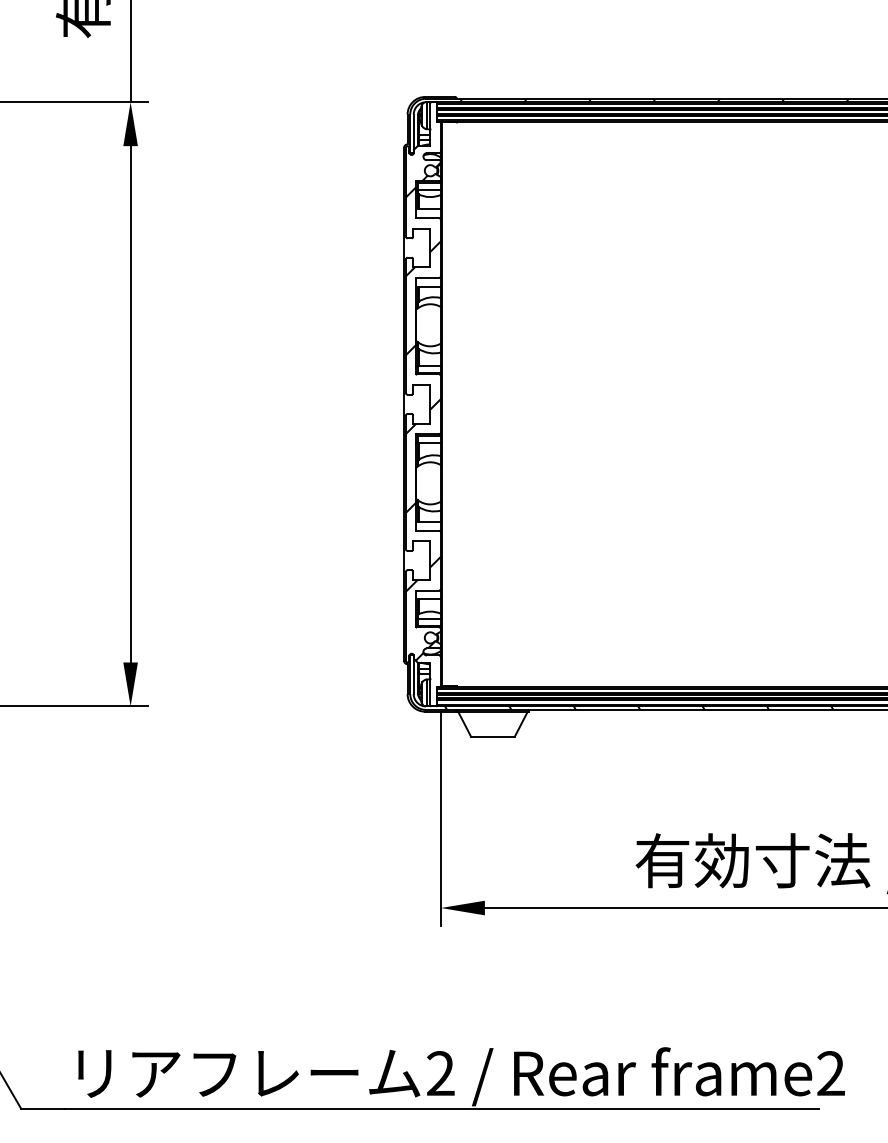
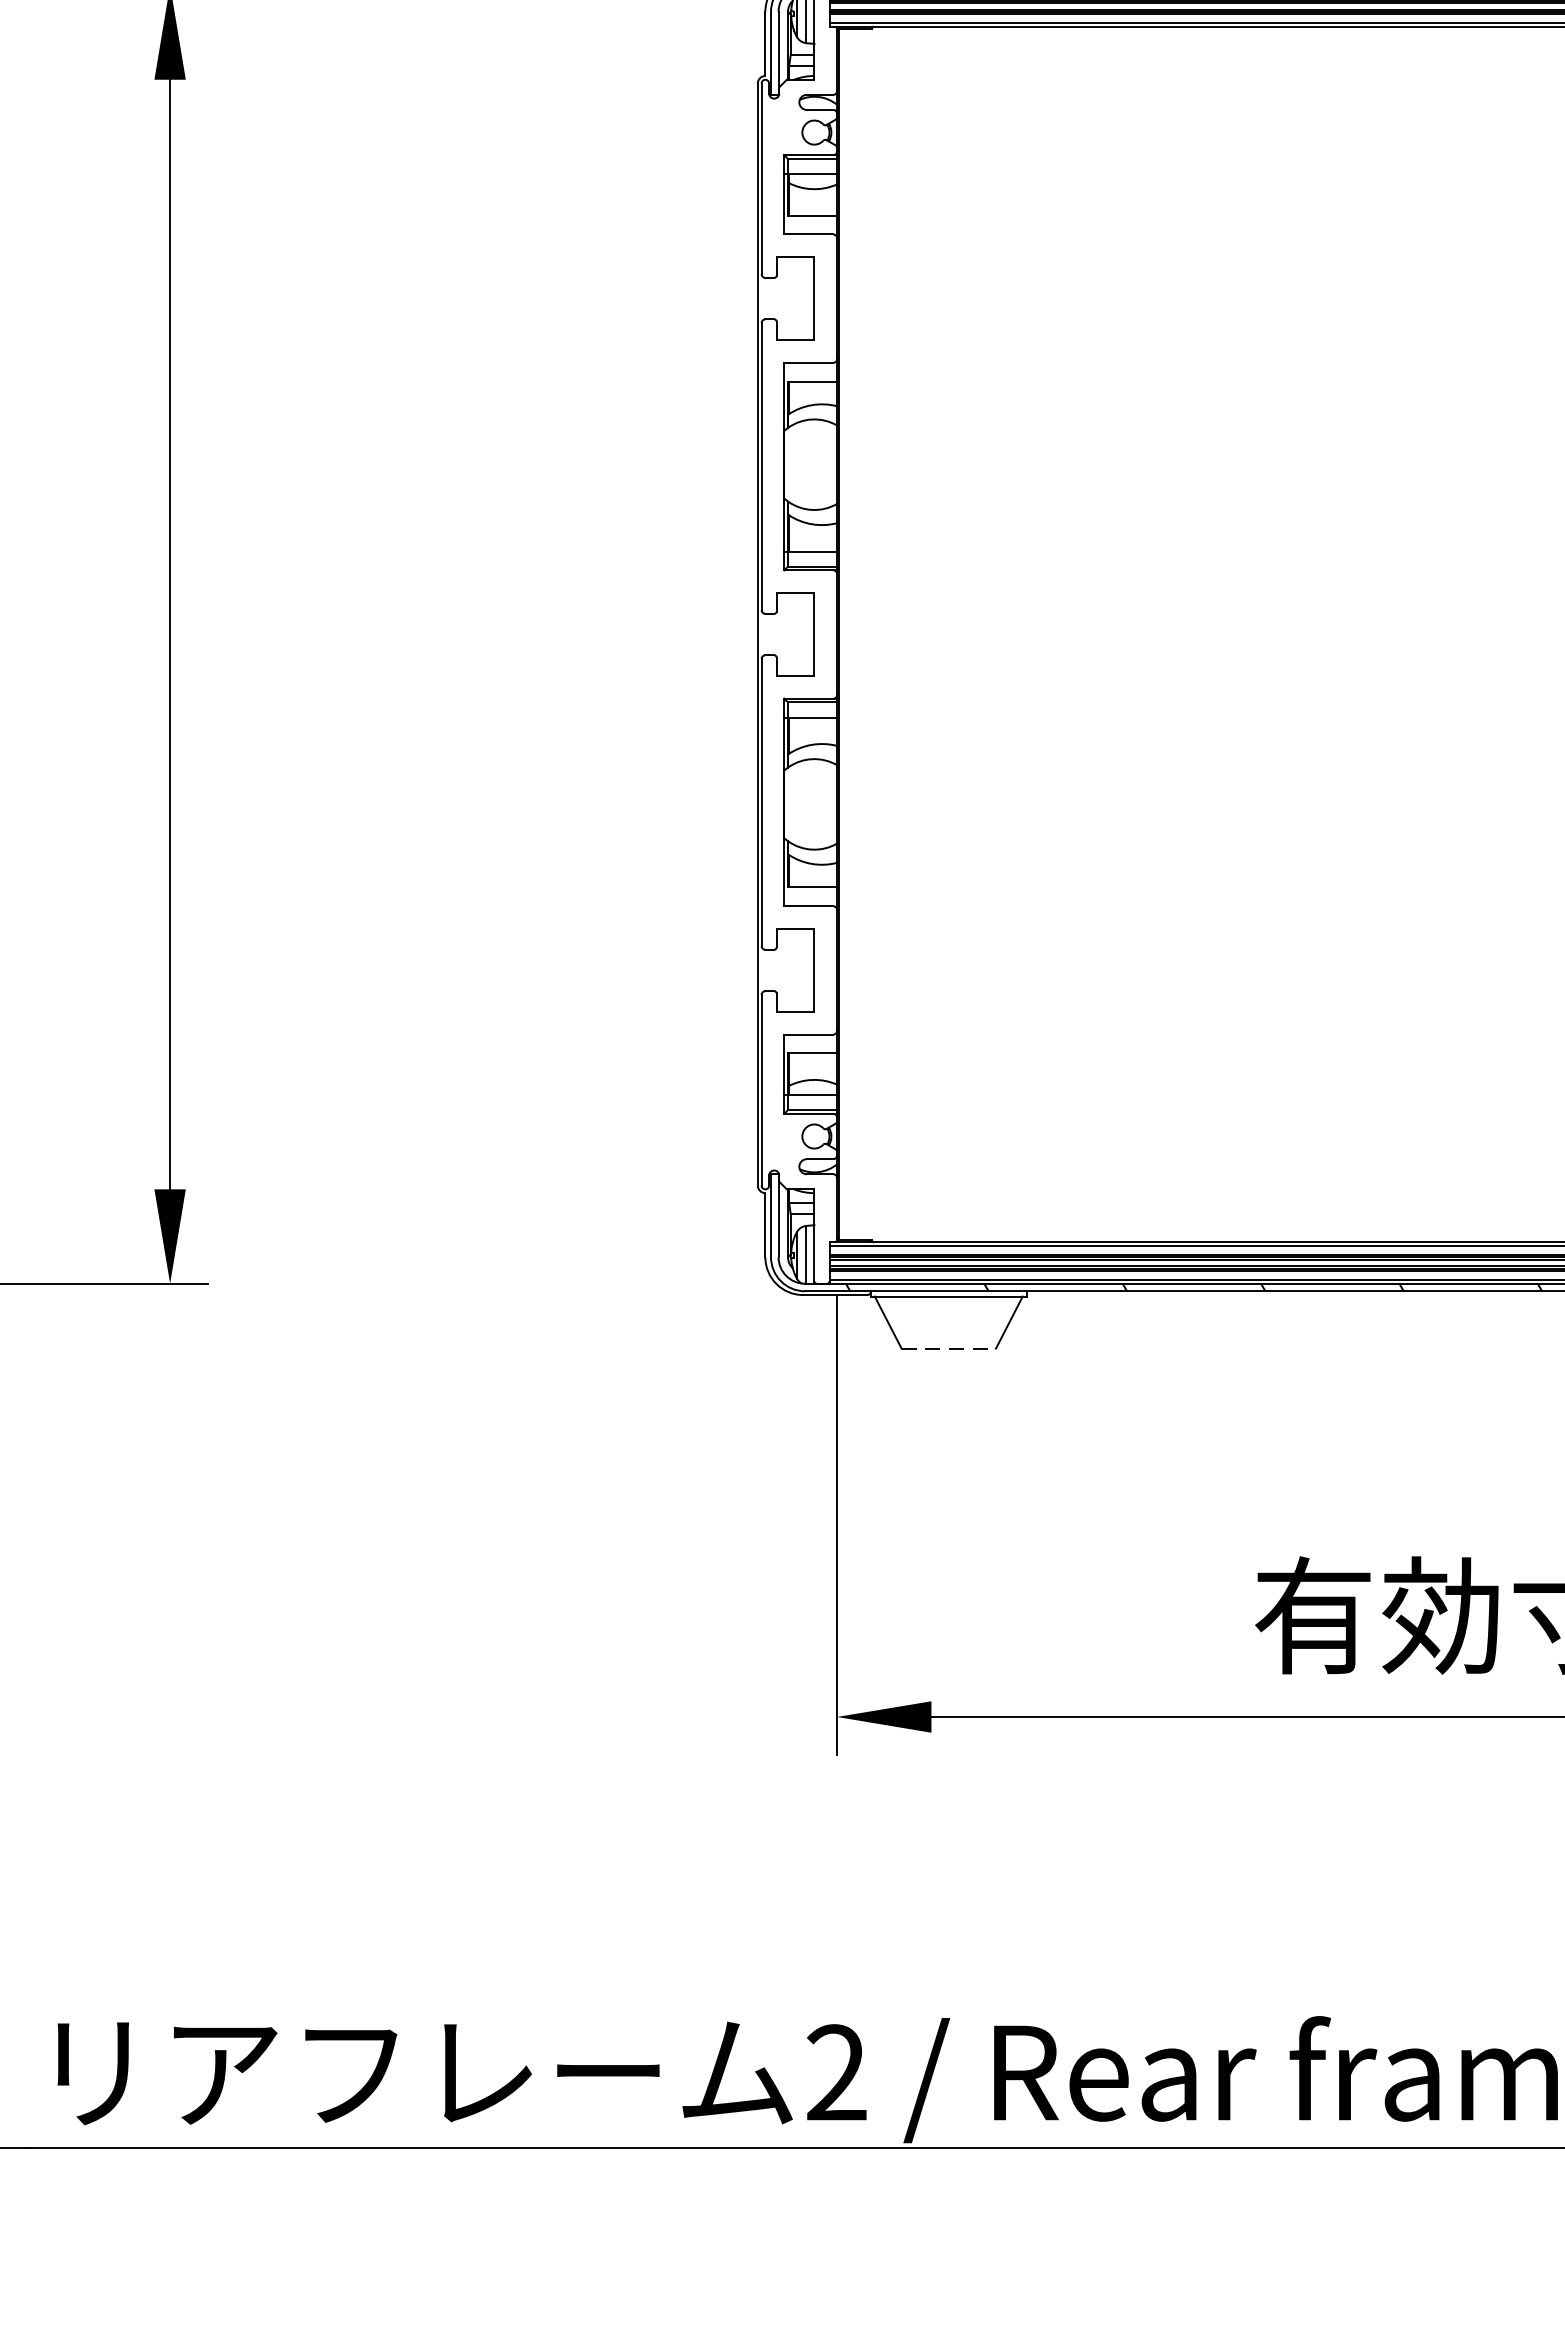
hatch: (422, 411) -> (797, 649), removed
line: (492, 736) -> (947, 1348), solid -> dashed

